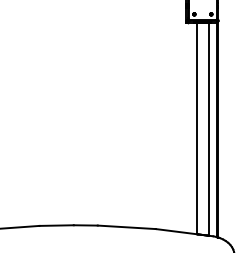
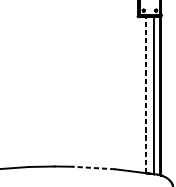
line: (197, 128) -> (146, 94), solid -> dashed
line: (126, 227) -> (93, 168), solid -> dashed

